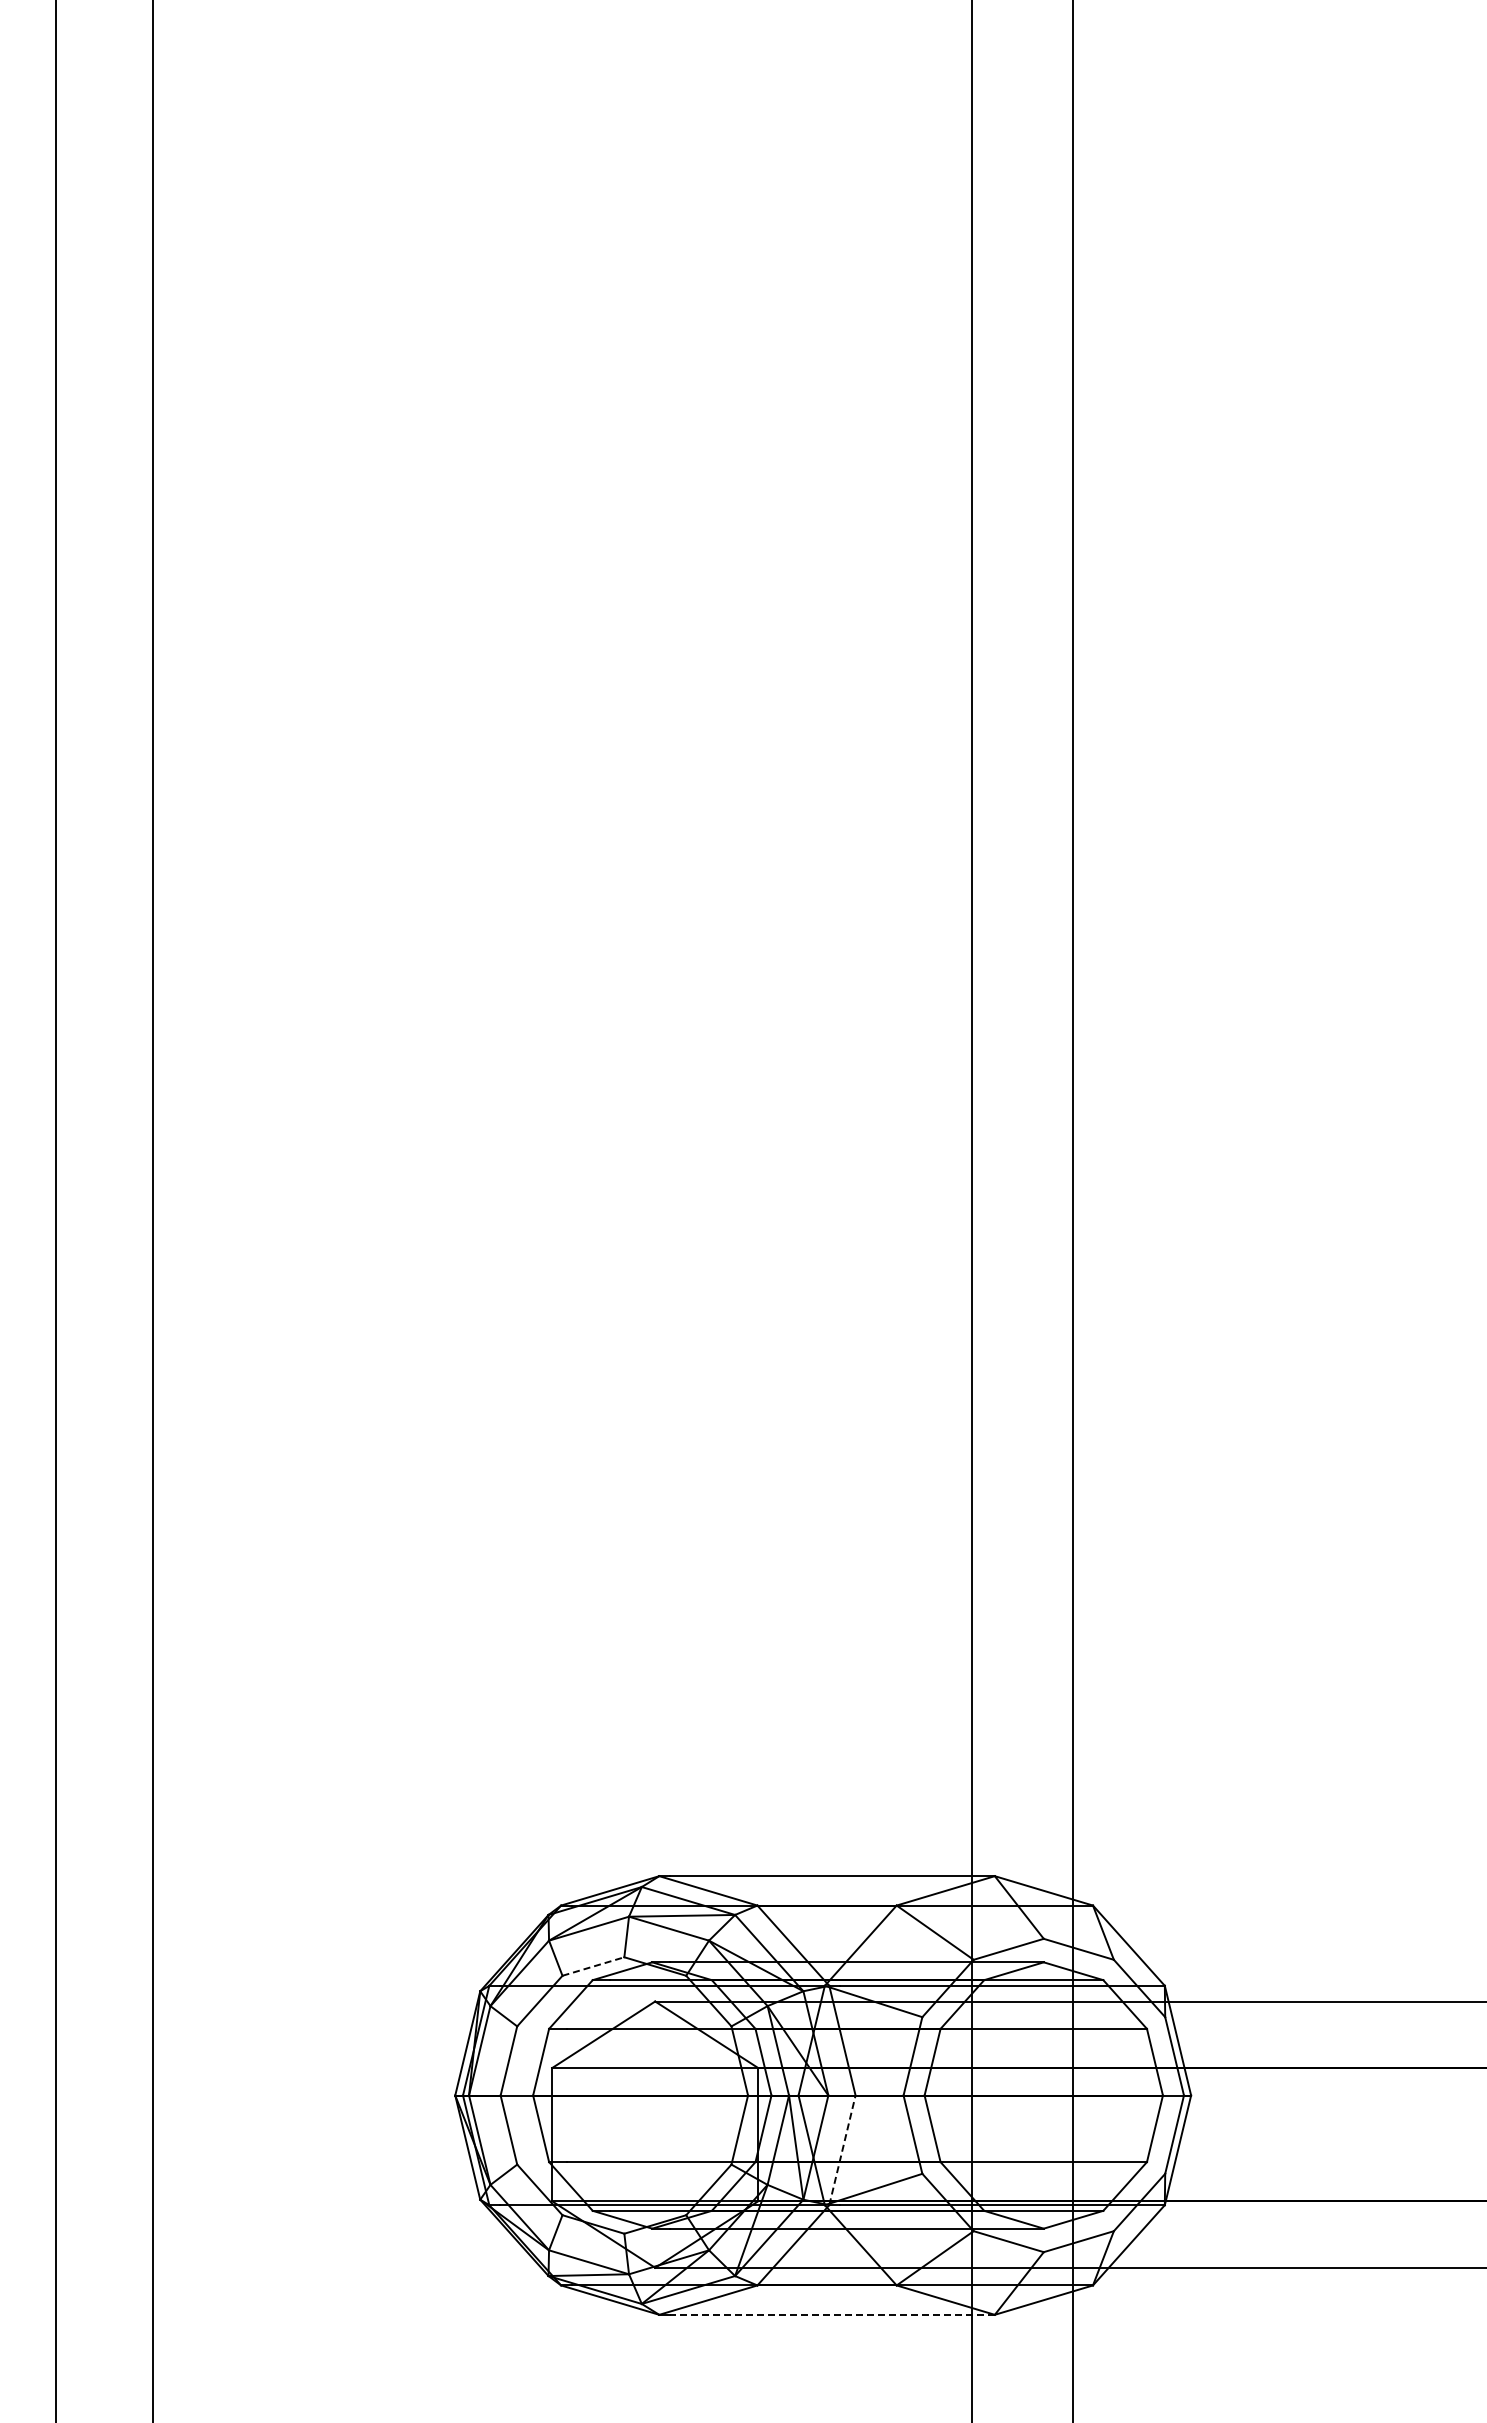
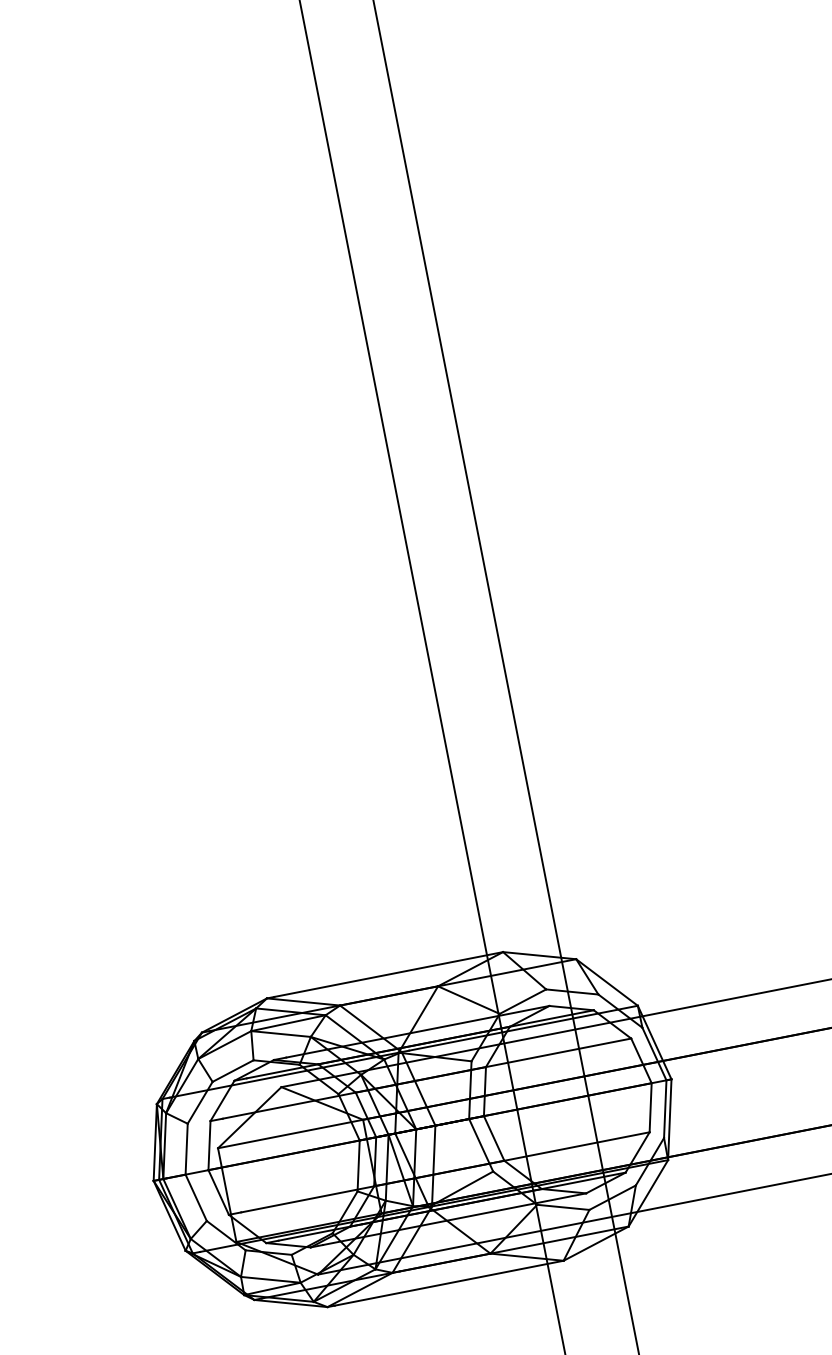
line: (593, 1966) -> (233, 1071), dashed -> solid
line: (842, 2149) -> (433, 1165), dashed -> solid
line: (832, 2314) -> (449, 1282), dashed -> solid

